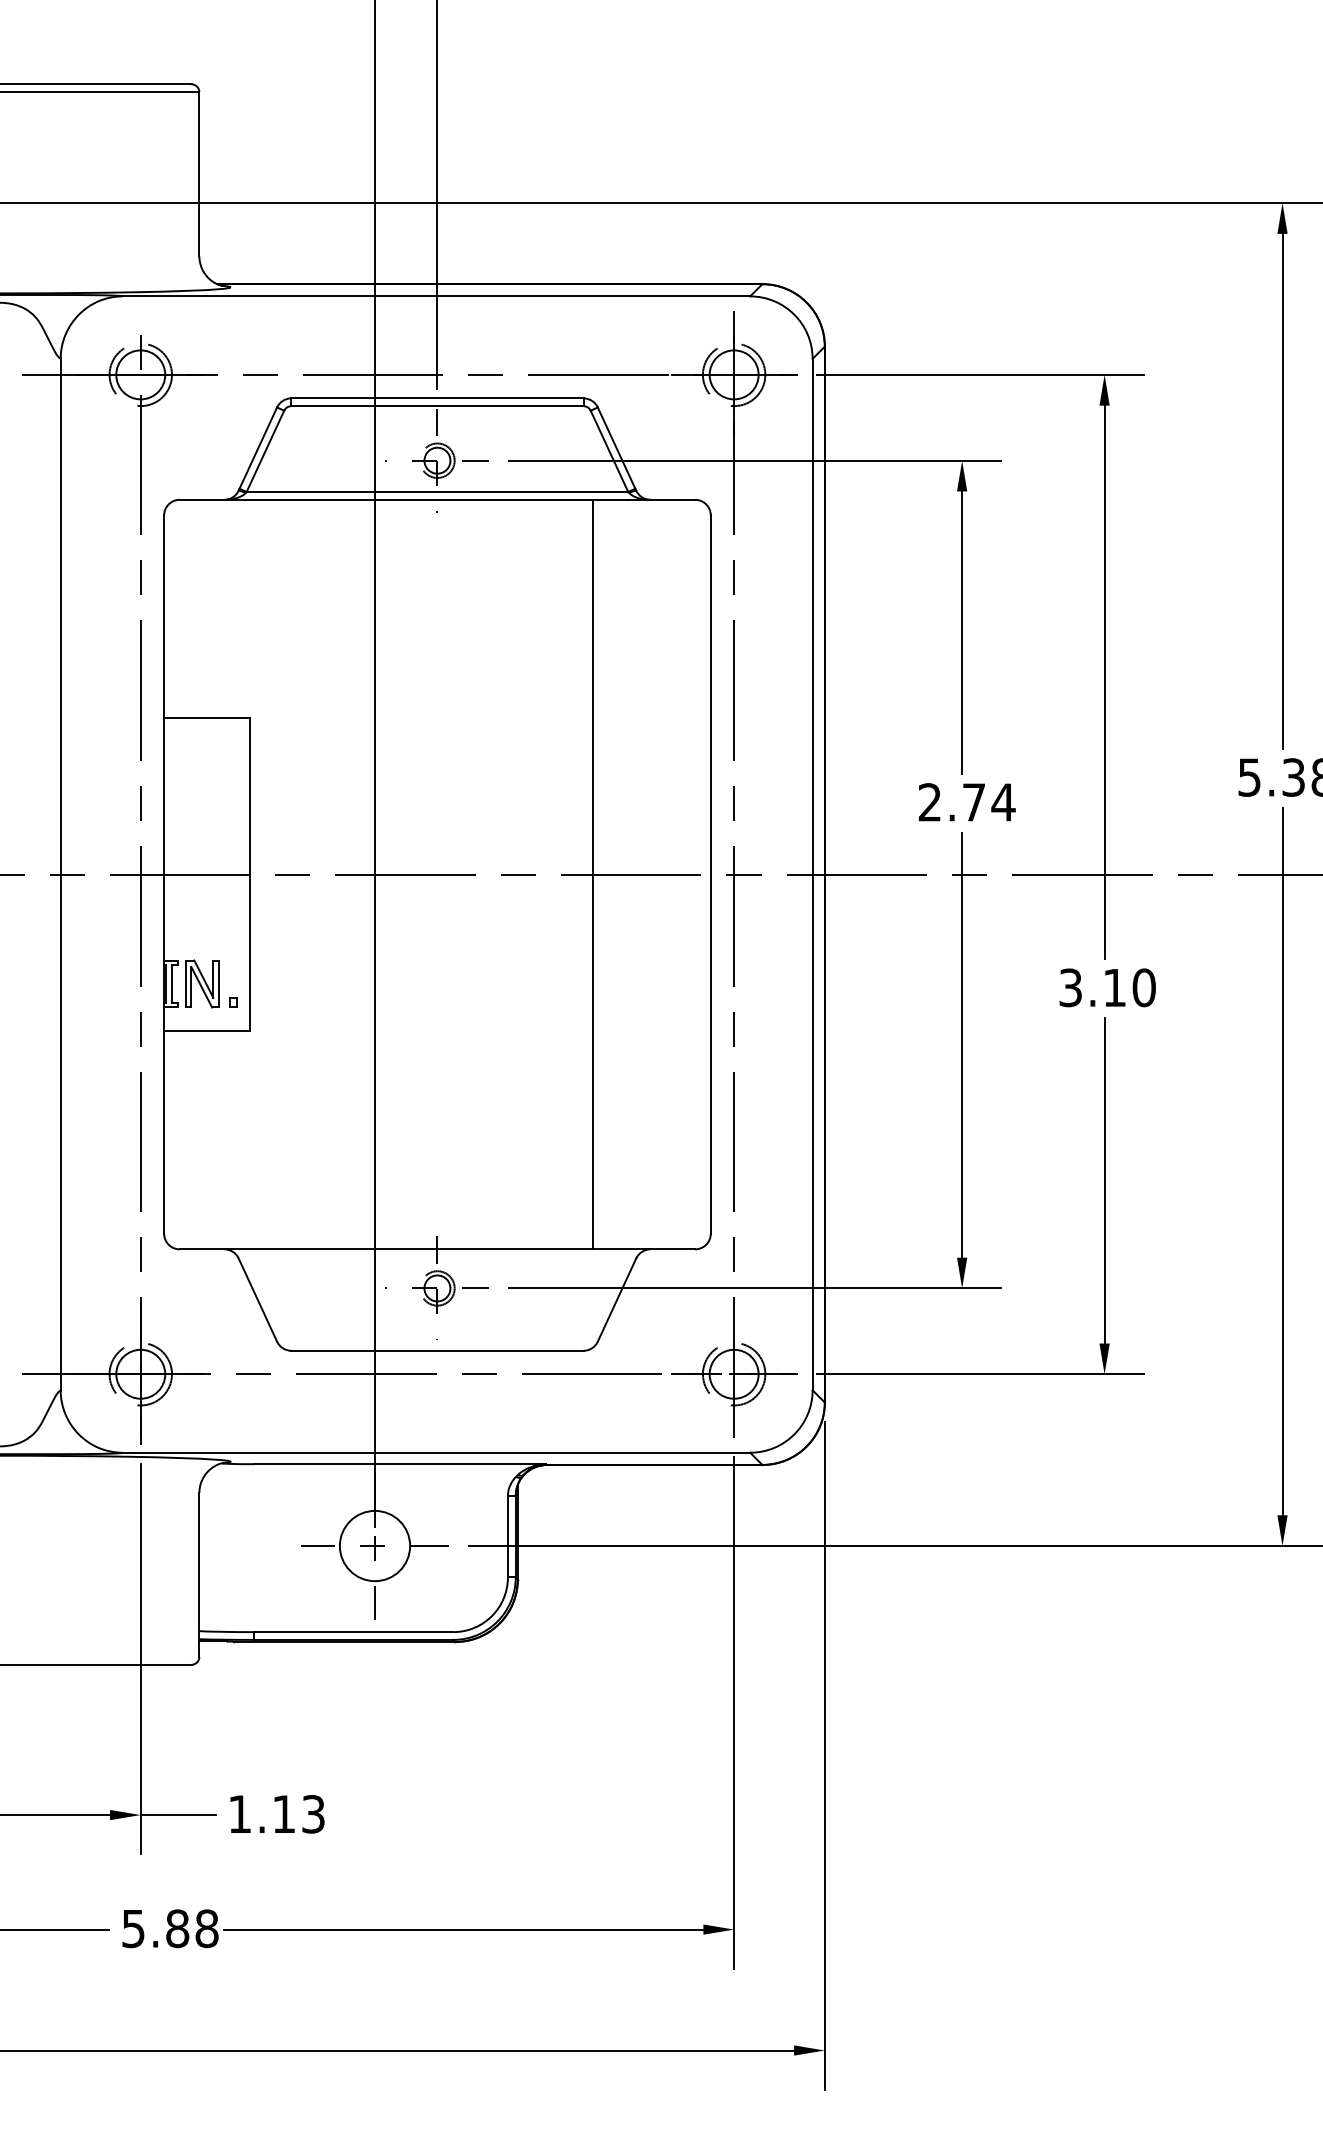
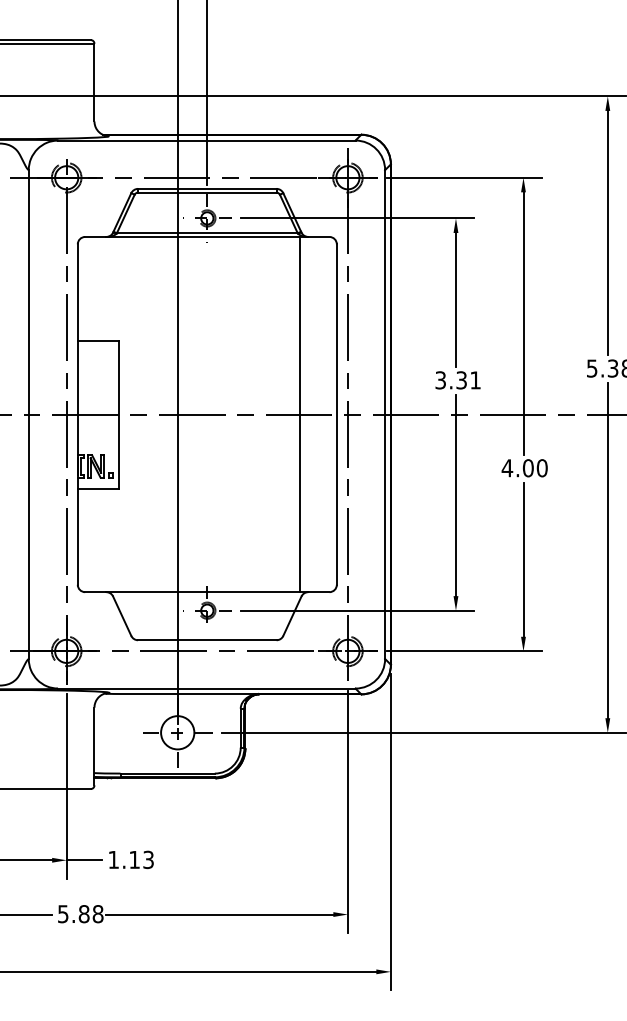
text: (967, 802) -> (458, 380), 2.74 -> 3.31
line: (591, 874) -> (299, 414), moved
text: (1091, 988) -> (517, 468), 3.10 -> 4.00

